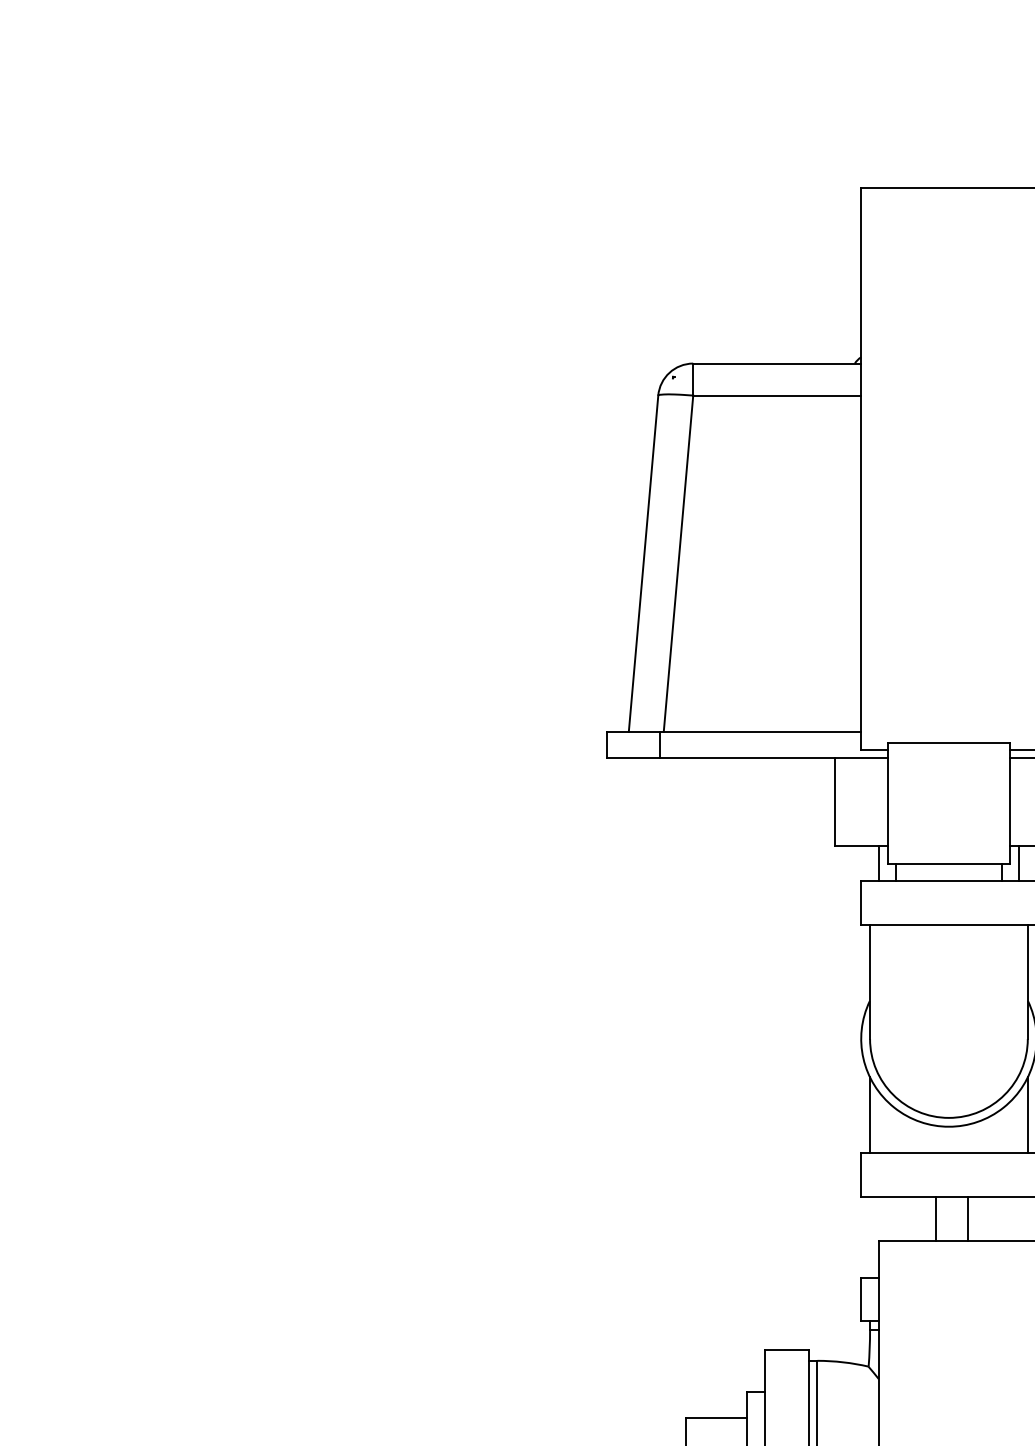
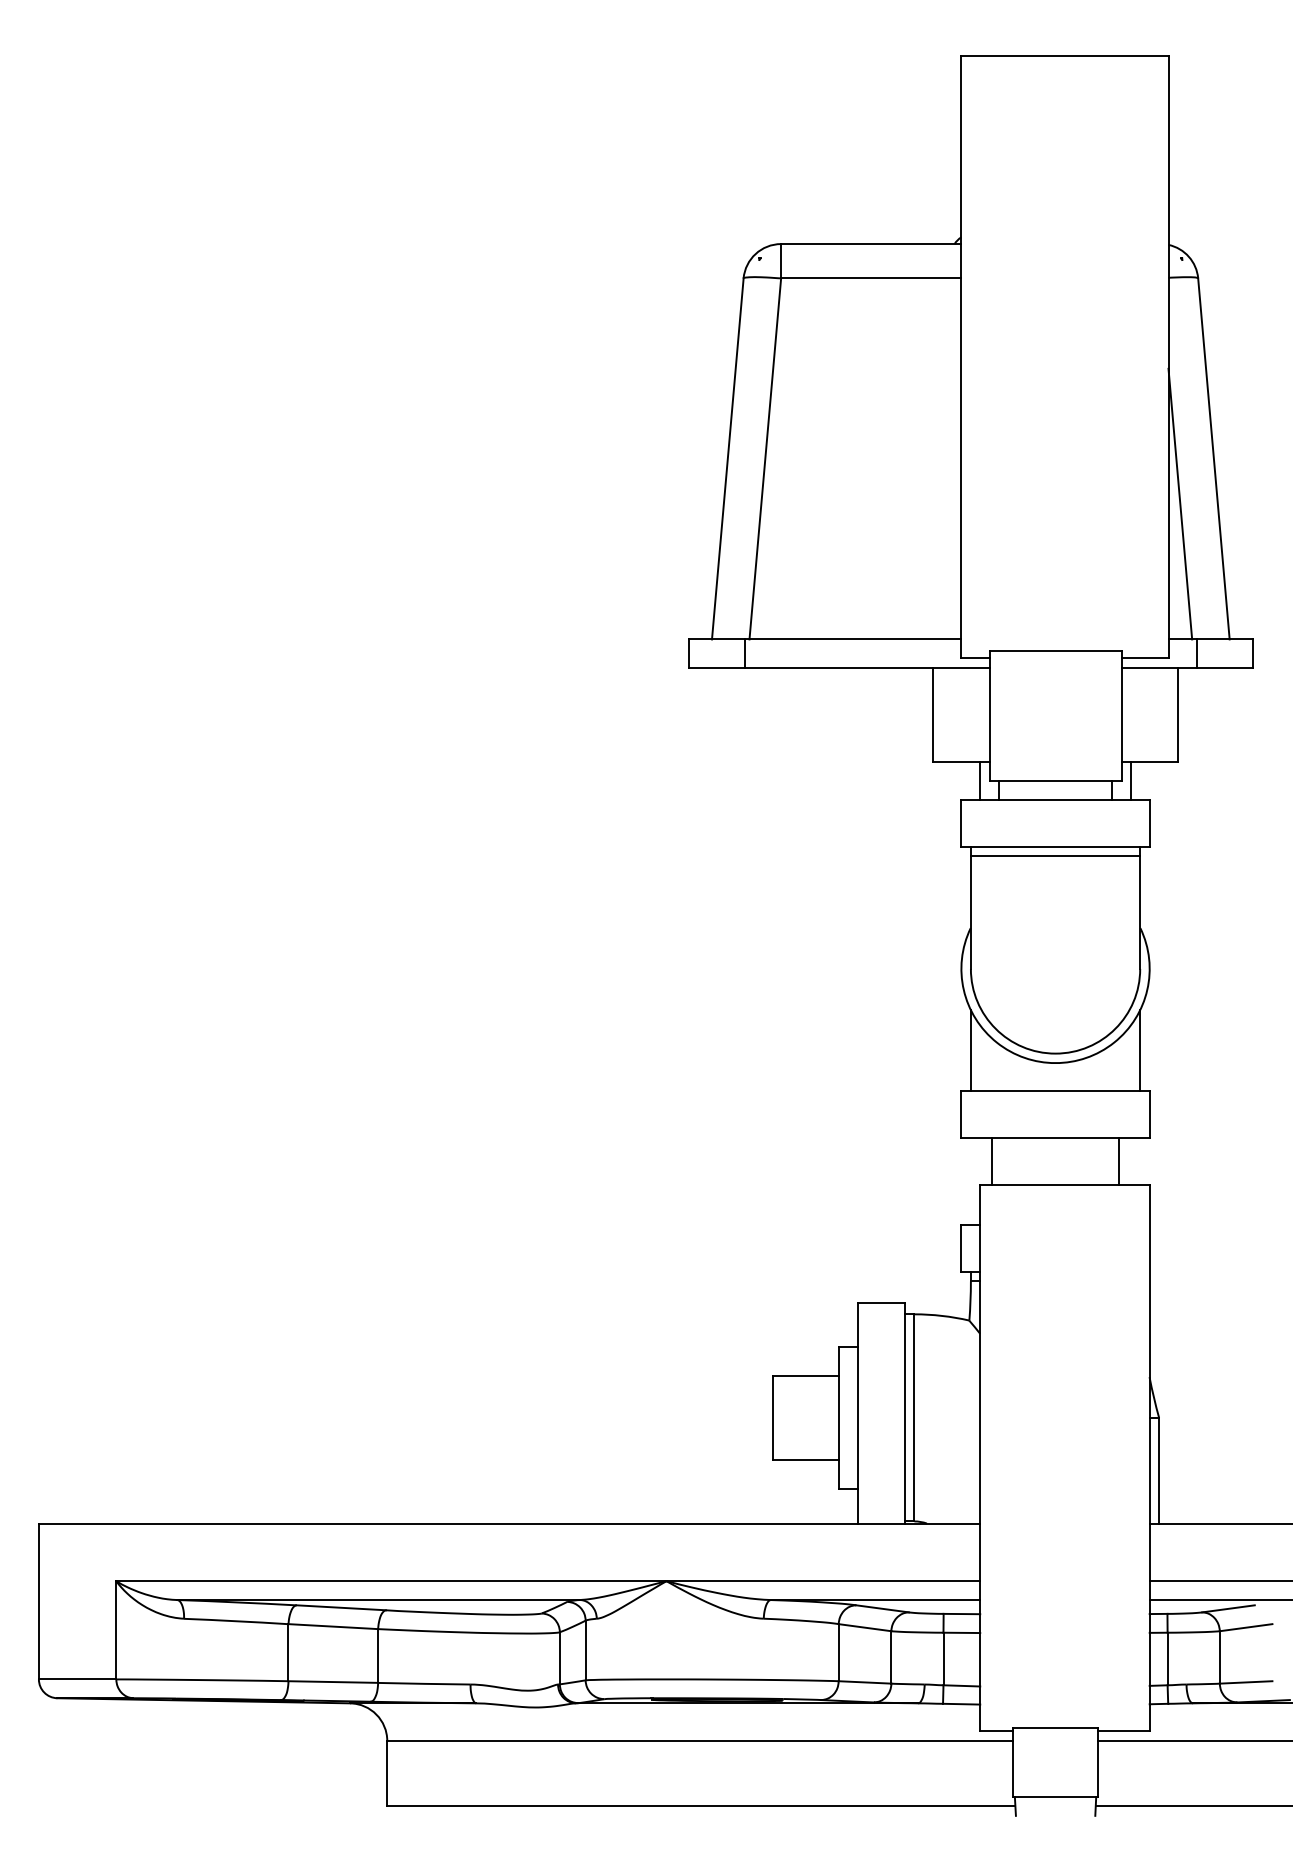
line: (948, 934) -> (1055, 856), added
line: (935, 1218) -> (992, 1161), moved
line: (967, 1218) -> (1118, 1161), moved

